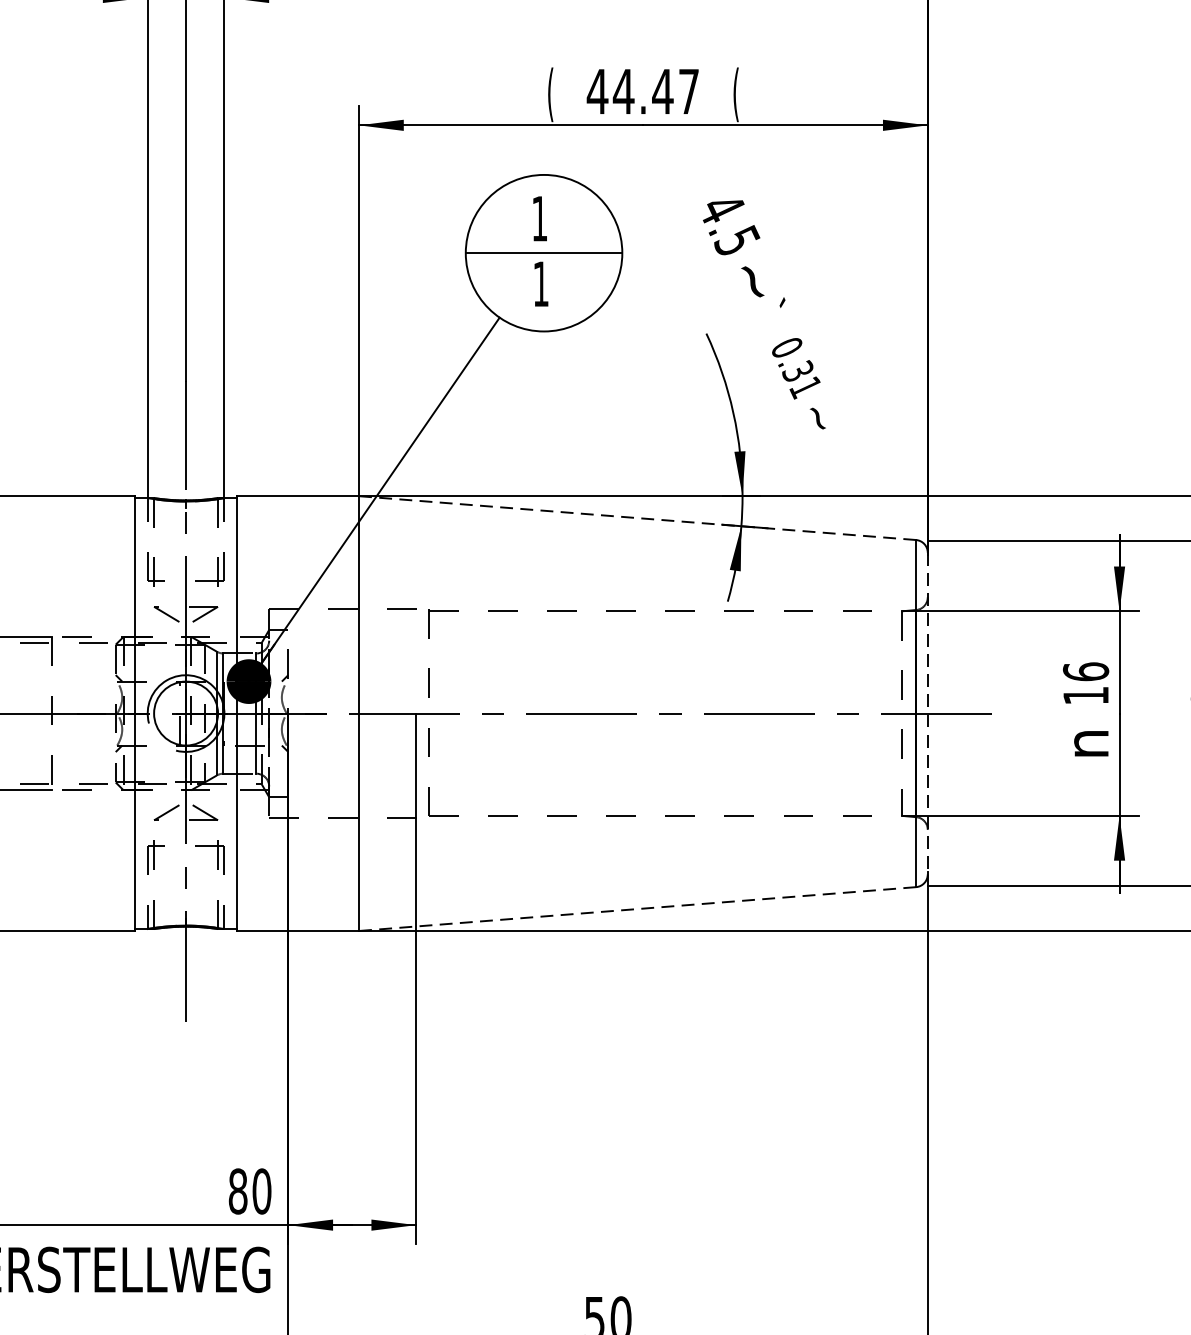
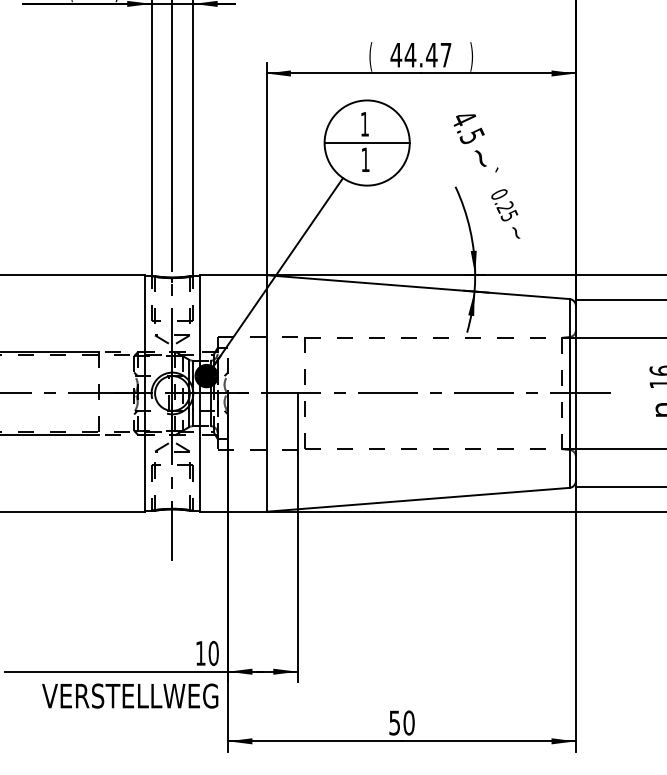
text: (735, 94) -> (471, 56), ( -> )
text: (801, 379) -> (507, 211), 0.31 -> 0.25
line: (638, 518) -> (418, 287), dashed -> solid
line: (926, 713) -> (575, 393), dashed -> solid
line: (638, 908) -> (418, 499), dashed -> solid
text: (237, 1189) -> (200, 652), 80 -> 10

